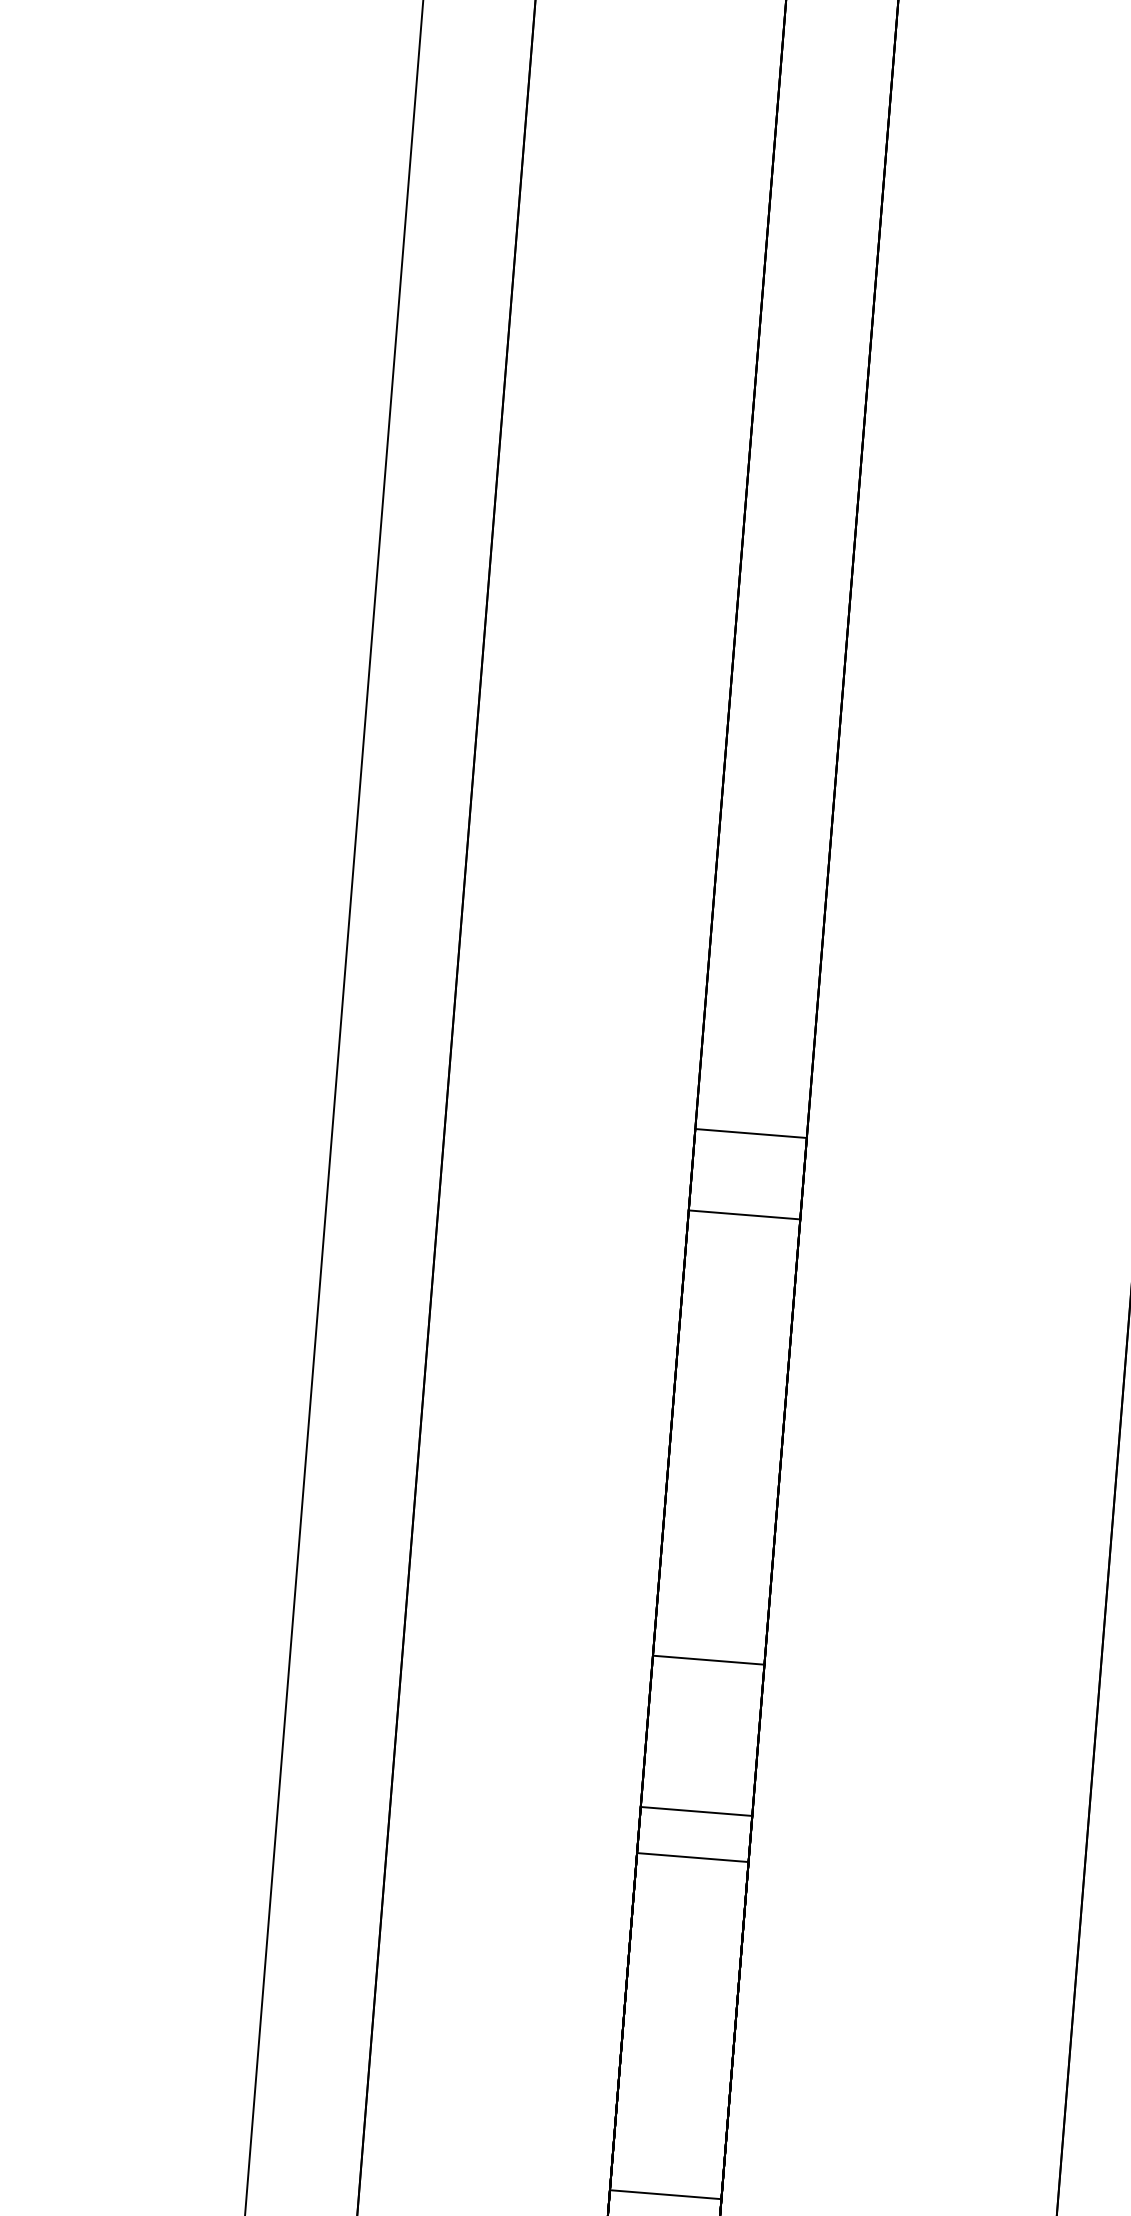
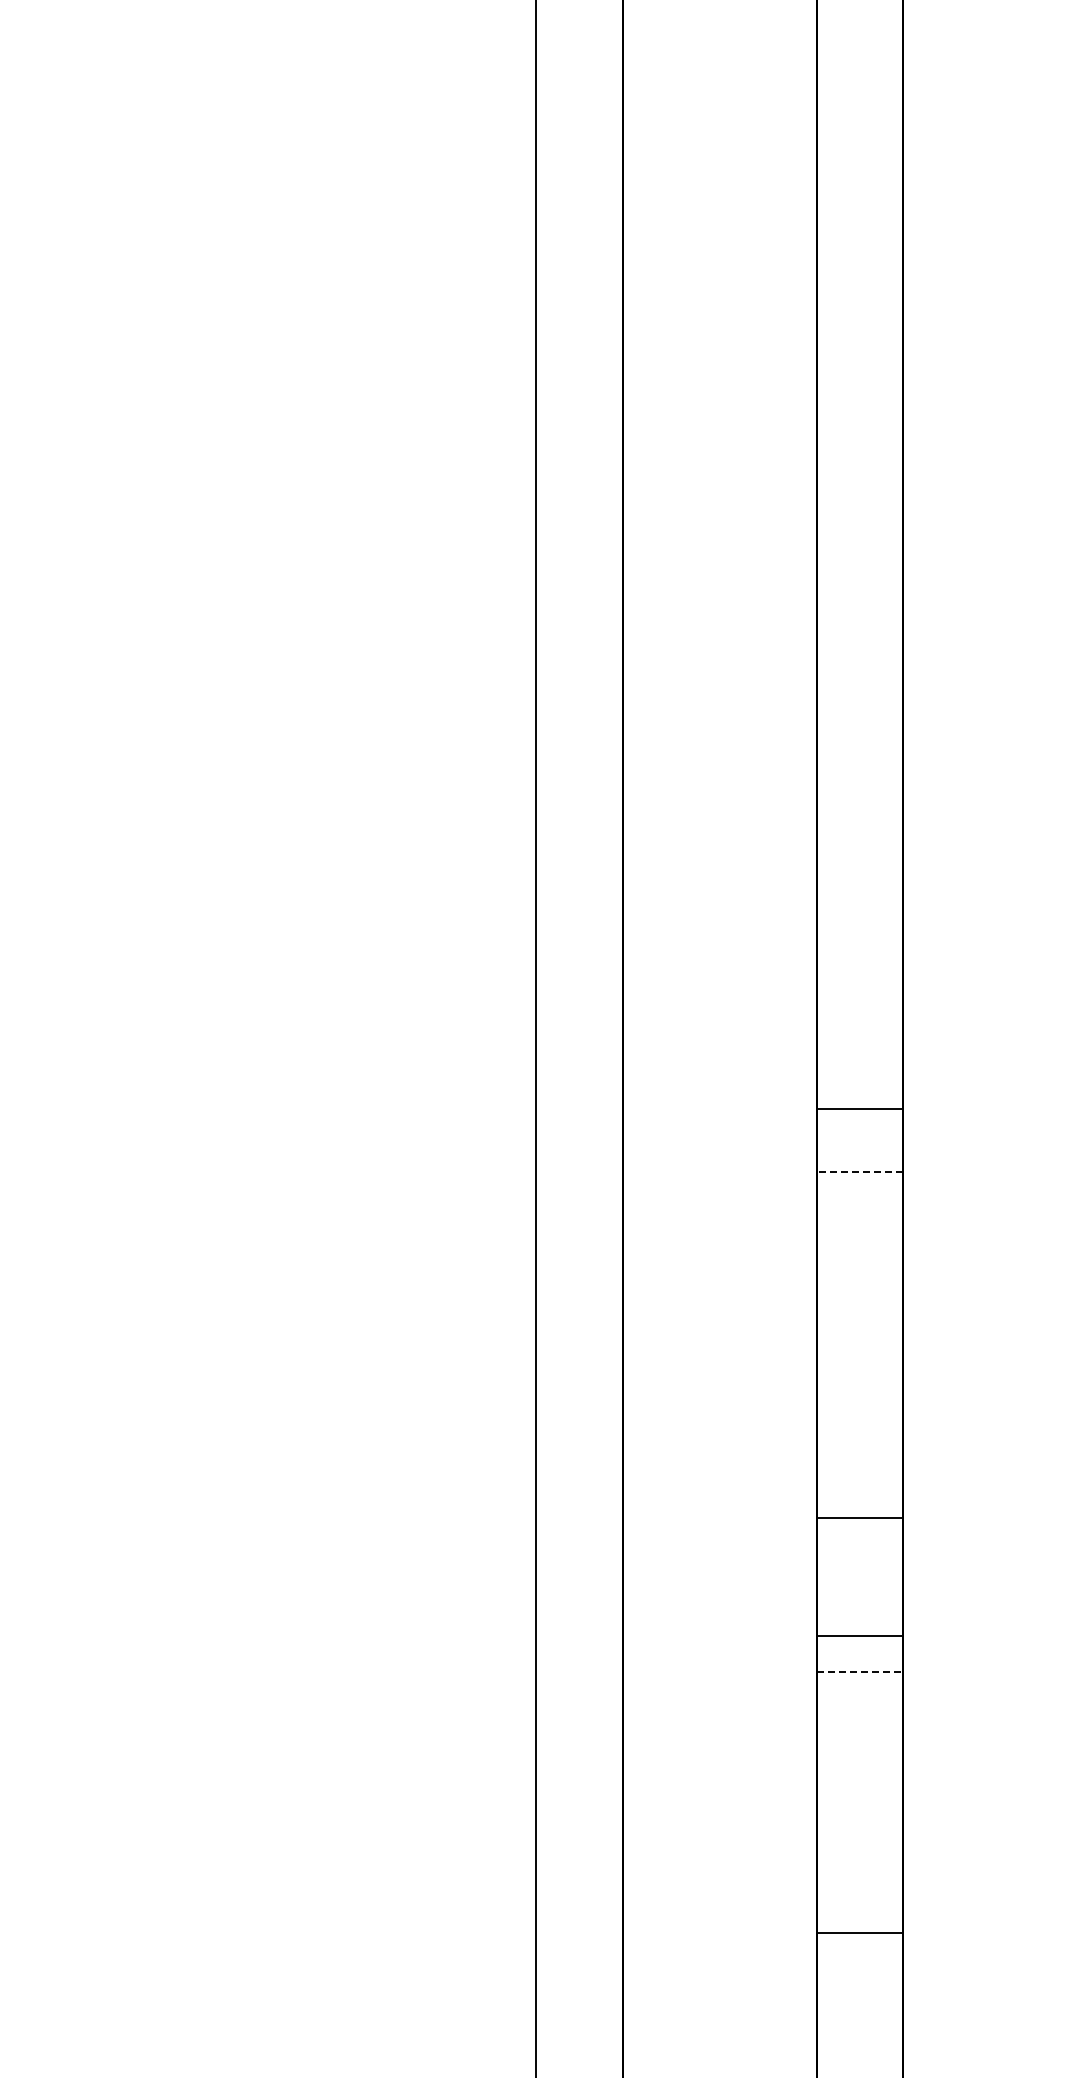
line: (744, 1215) -> (859, 1172), solid -> dashed
line: (693, 1857) -> (860, 1671), solid -> dashed

